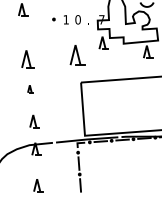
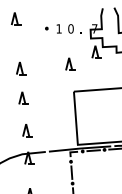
part: (77, 54) -> (70, 63), size x0.62
part: (28, 59) -> (21, 68), size x0.71
part: (30, 88) -> (23, 97), size x1.67

